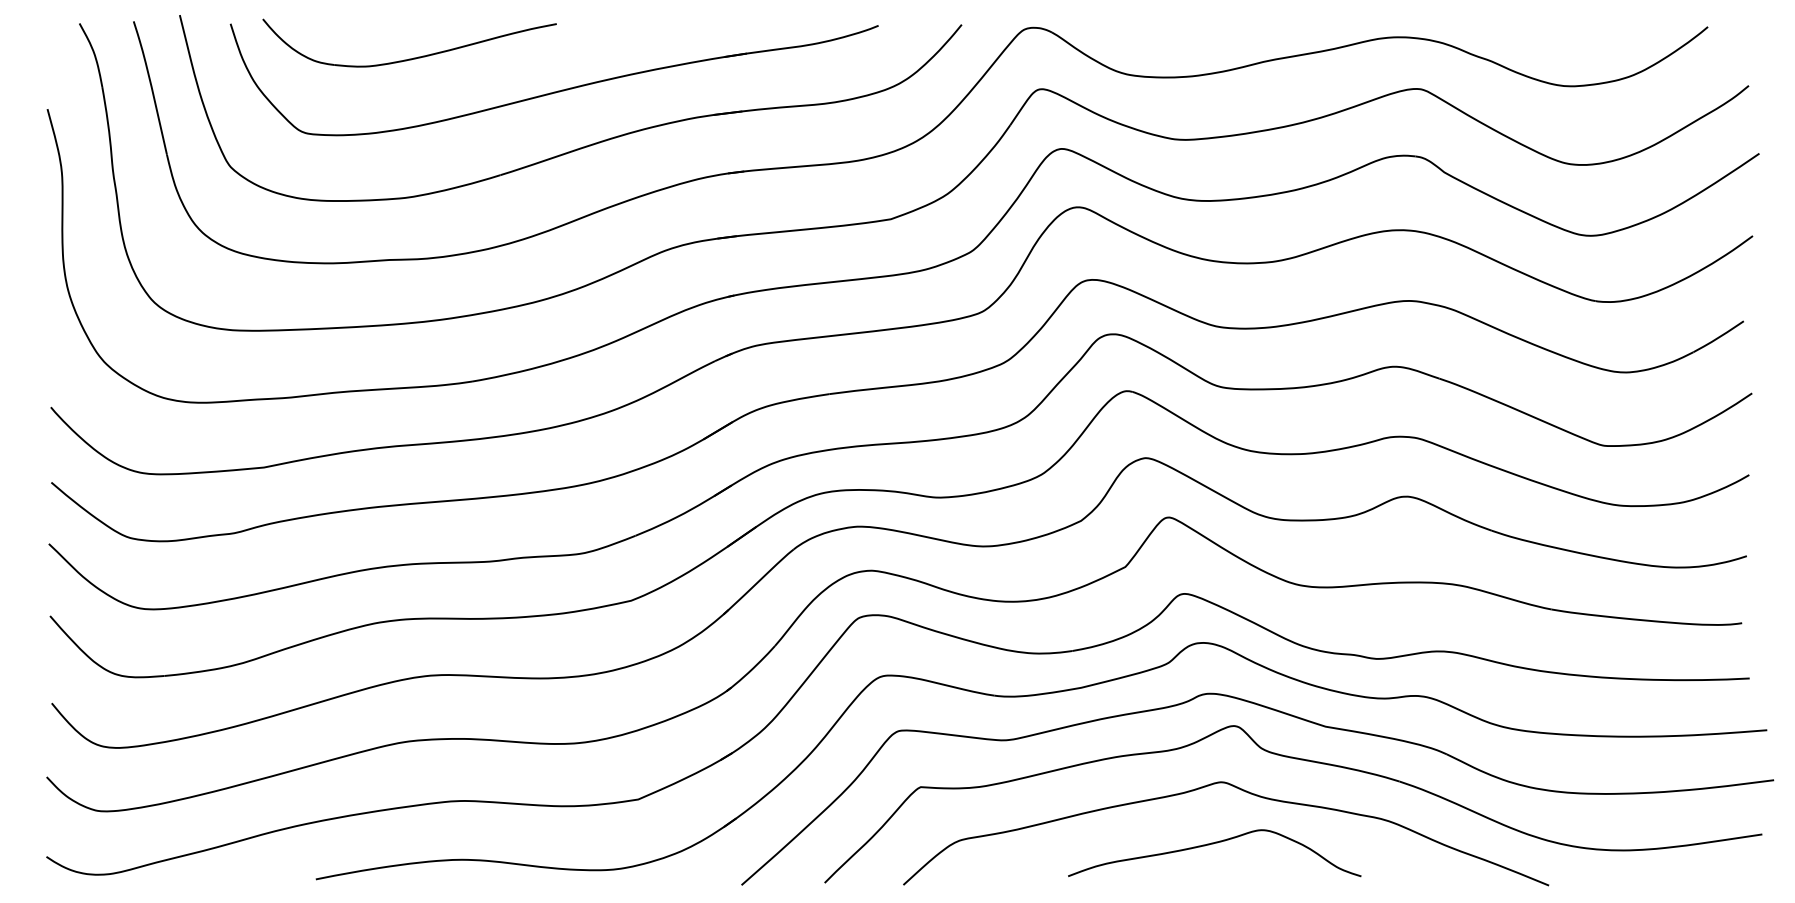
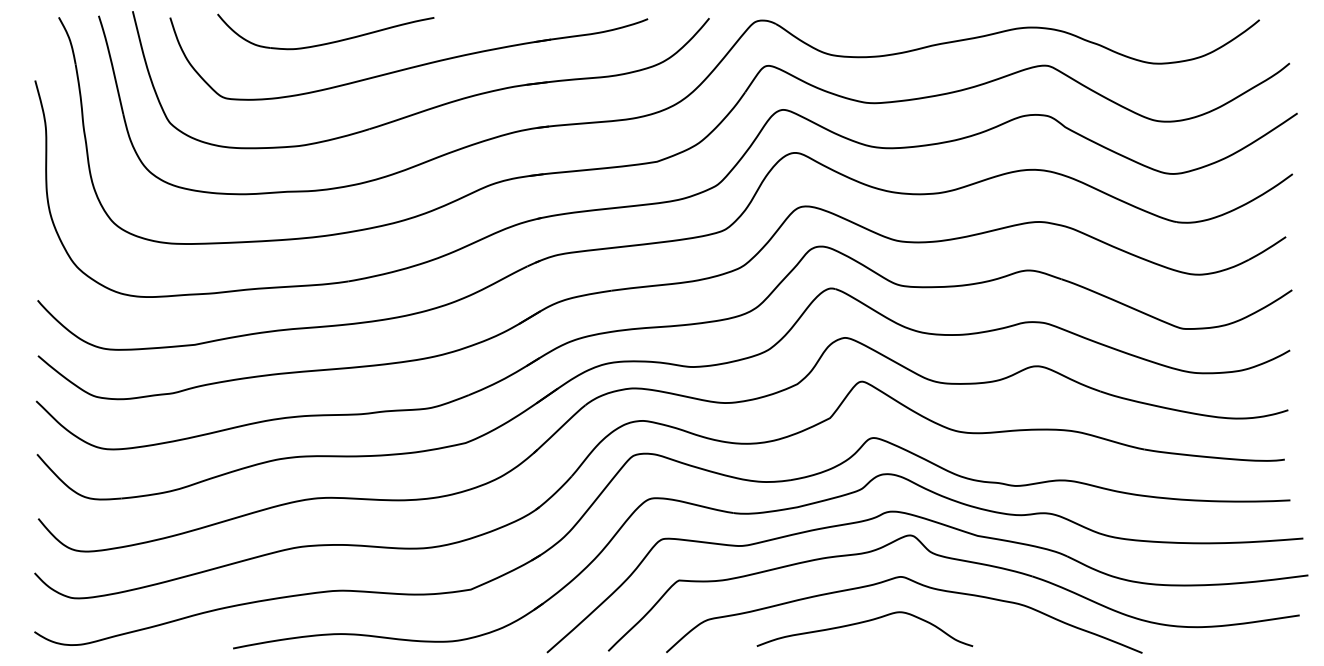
part: (413, 57) -> (328, 42), moved
curve: (1213, 844) -> (864, 622), moved

